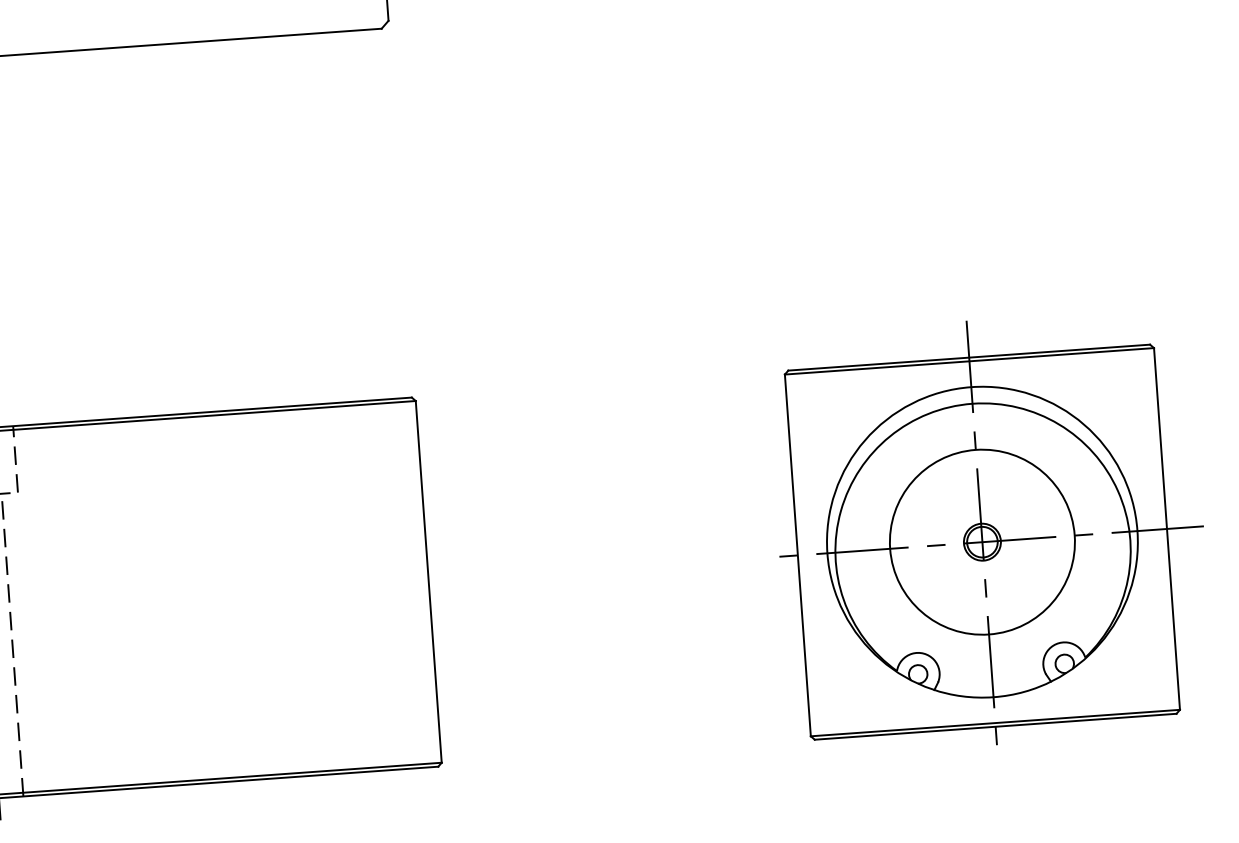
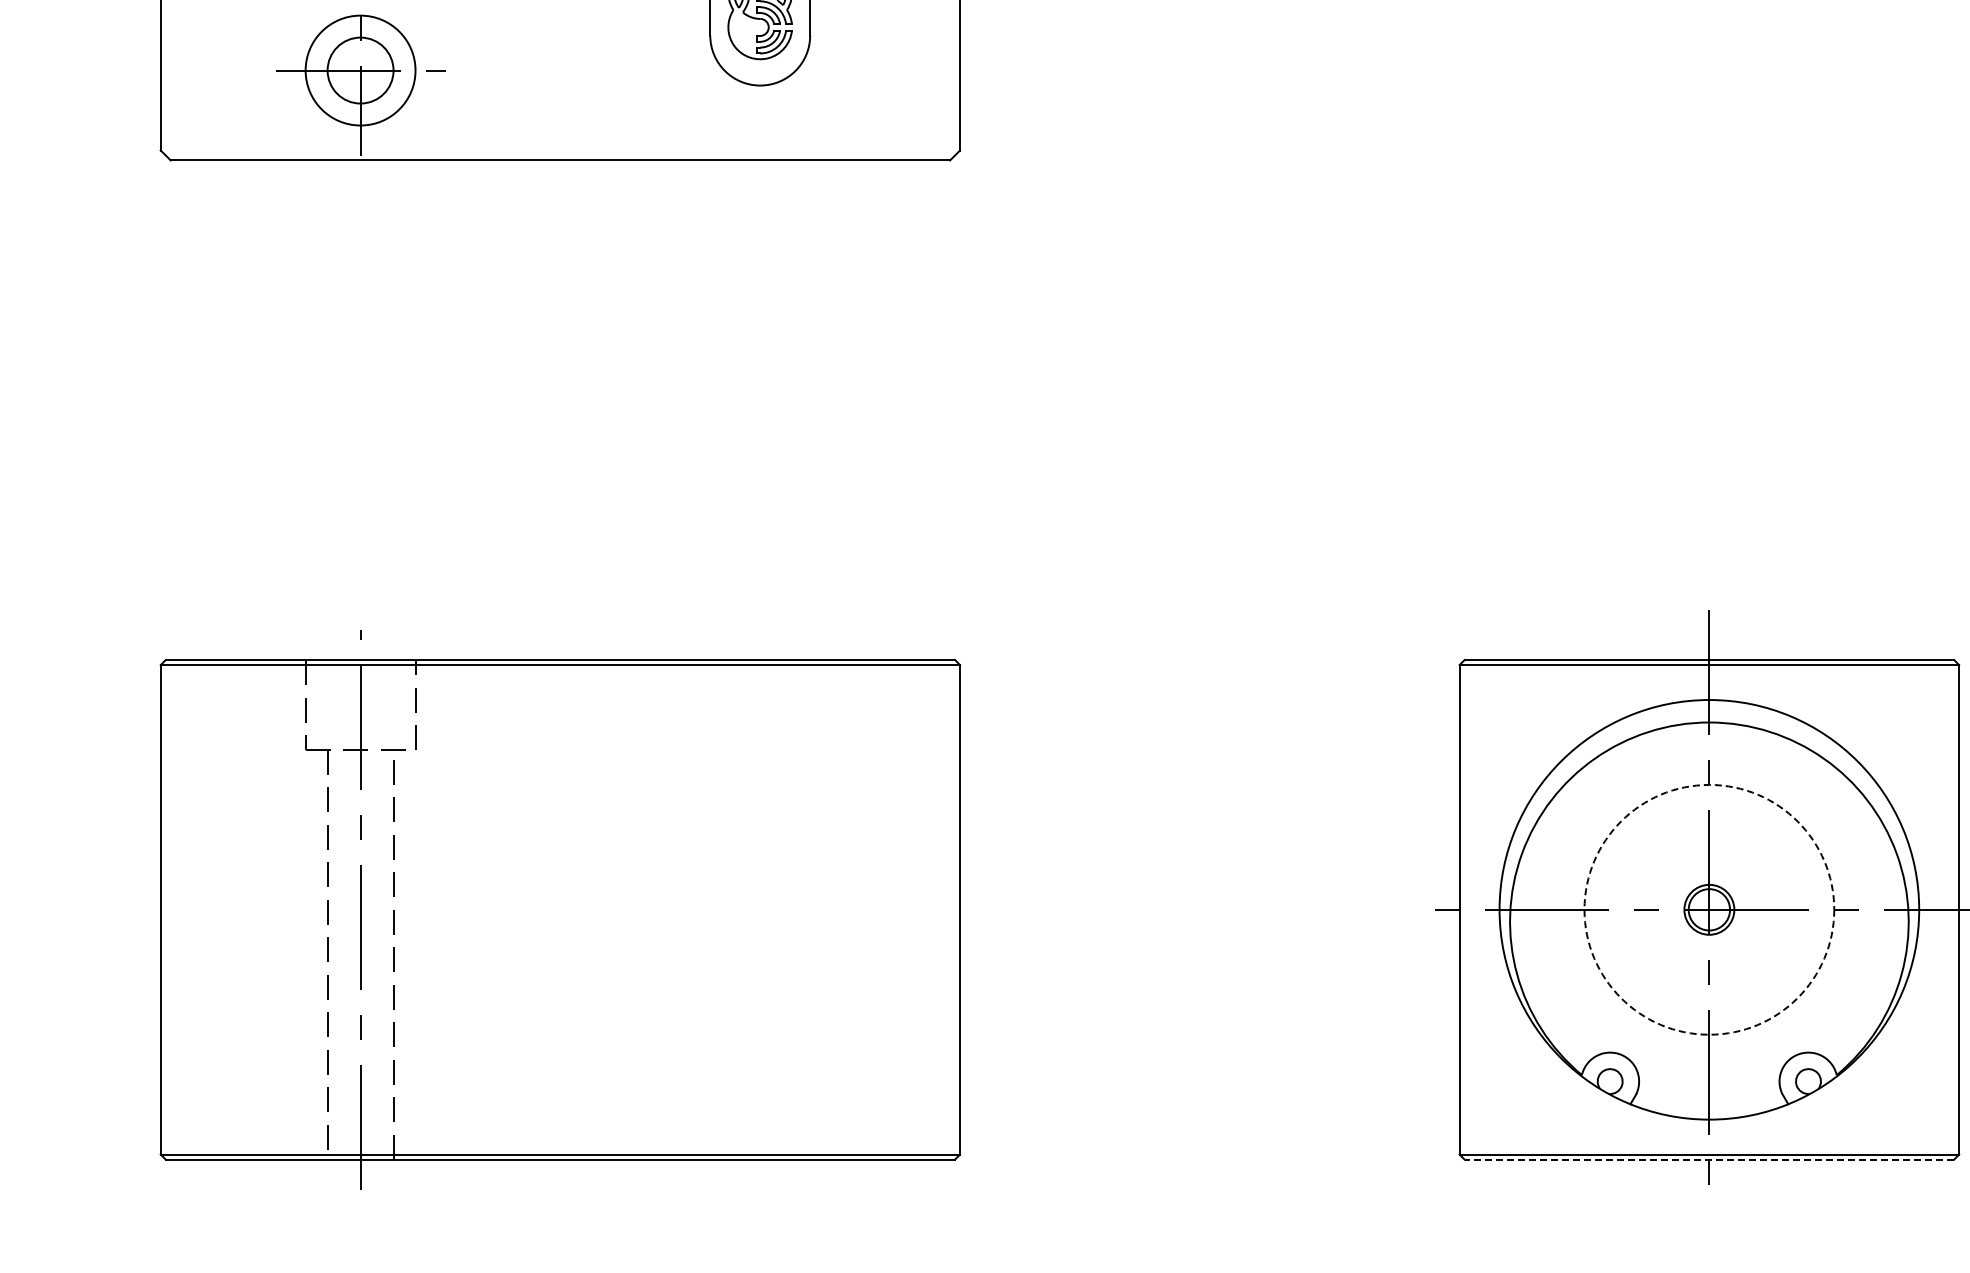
circle: (982, 541) -> (1709, 909), solid -> dashed
line: (995, 726) -> (1709, 1159), solid -> dashed

